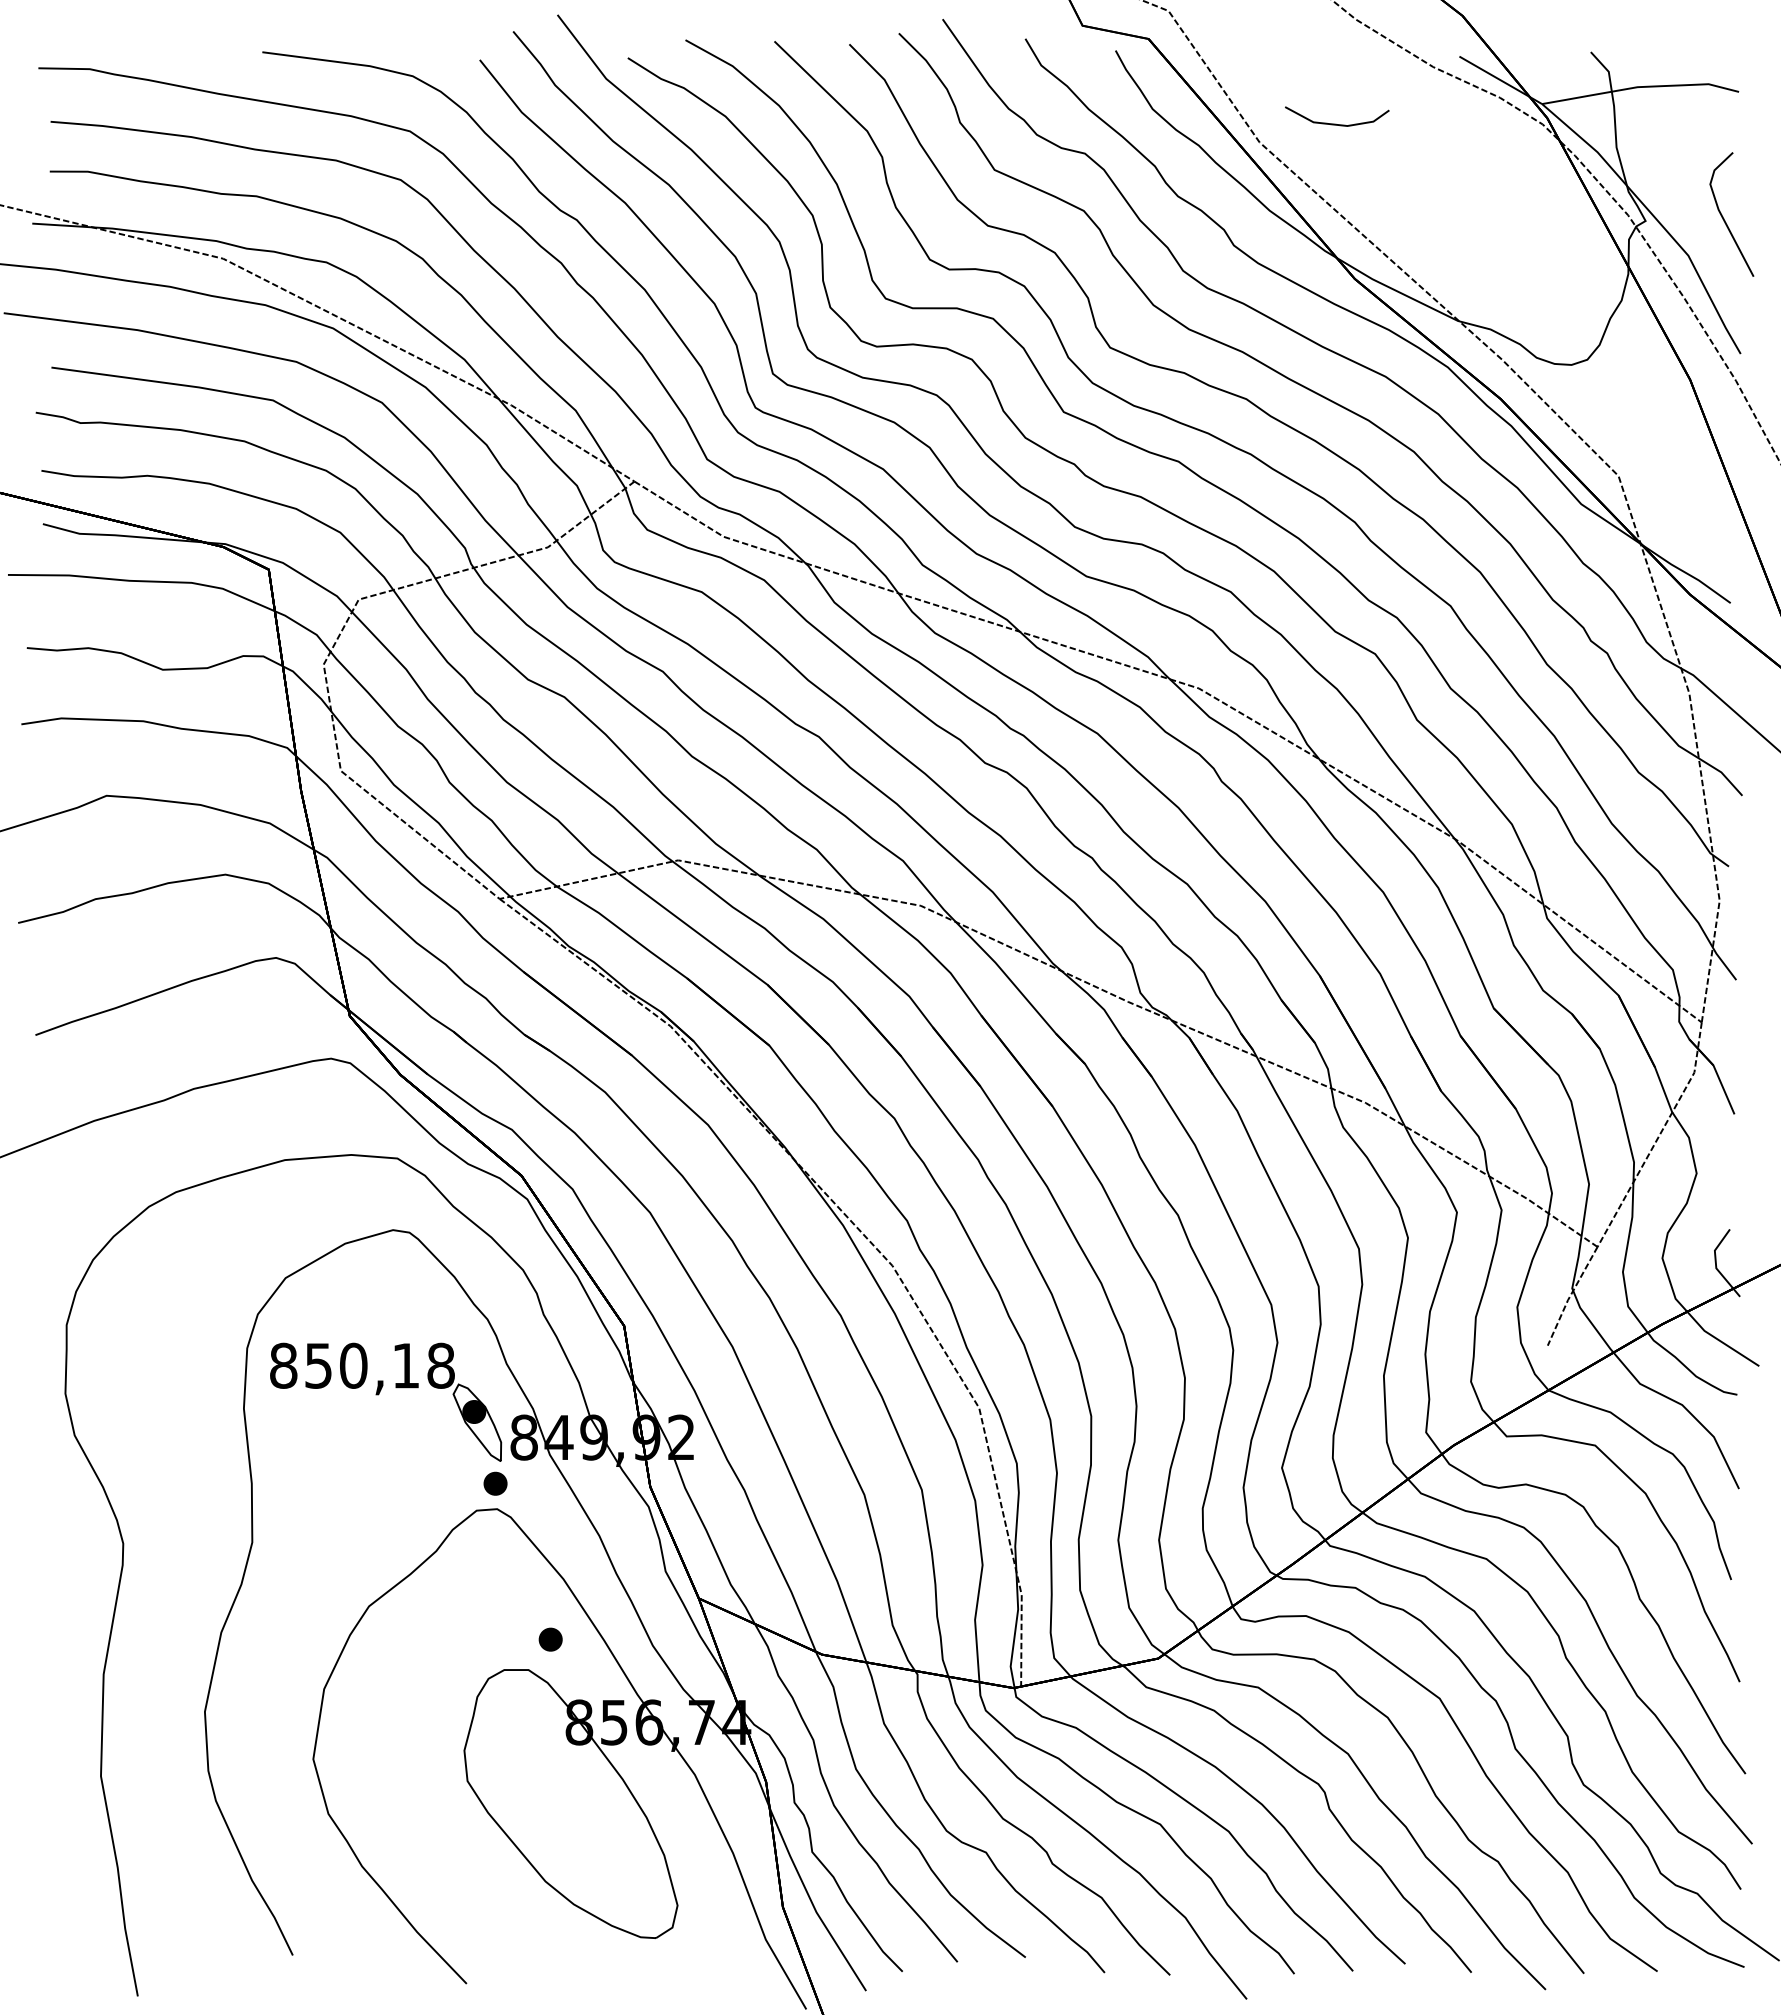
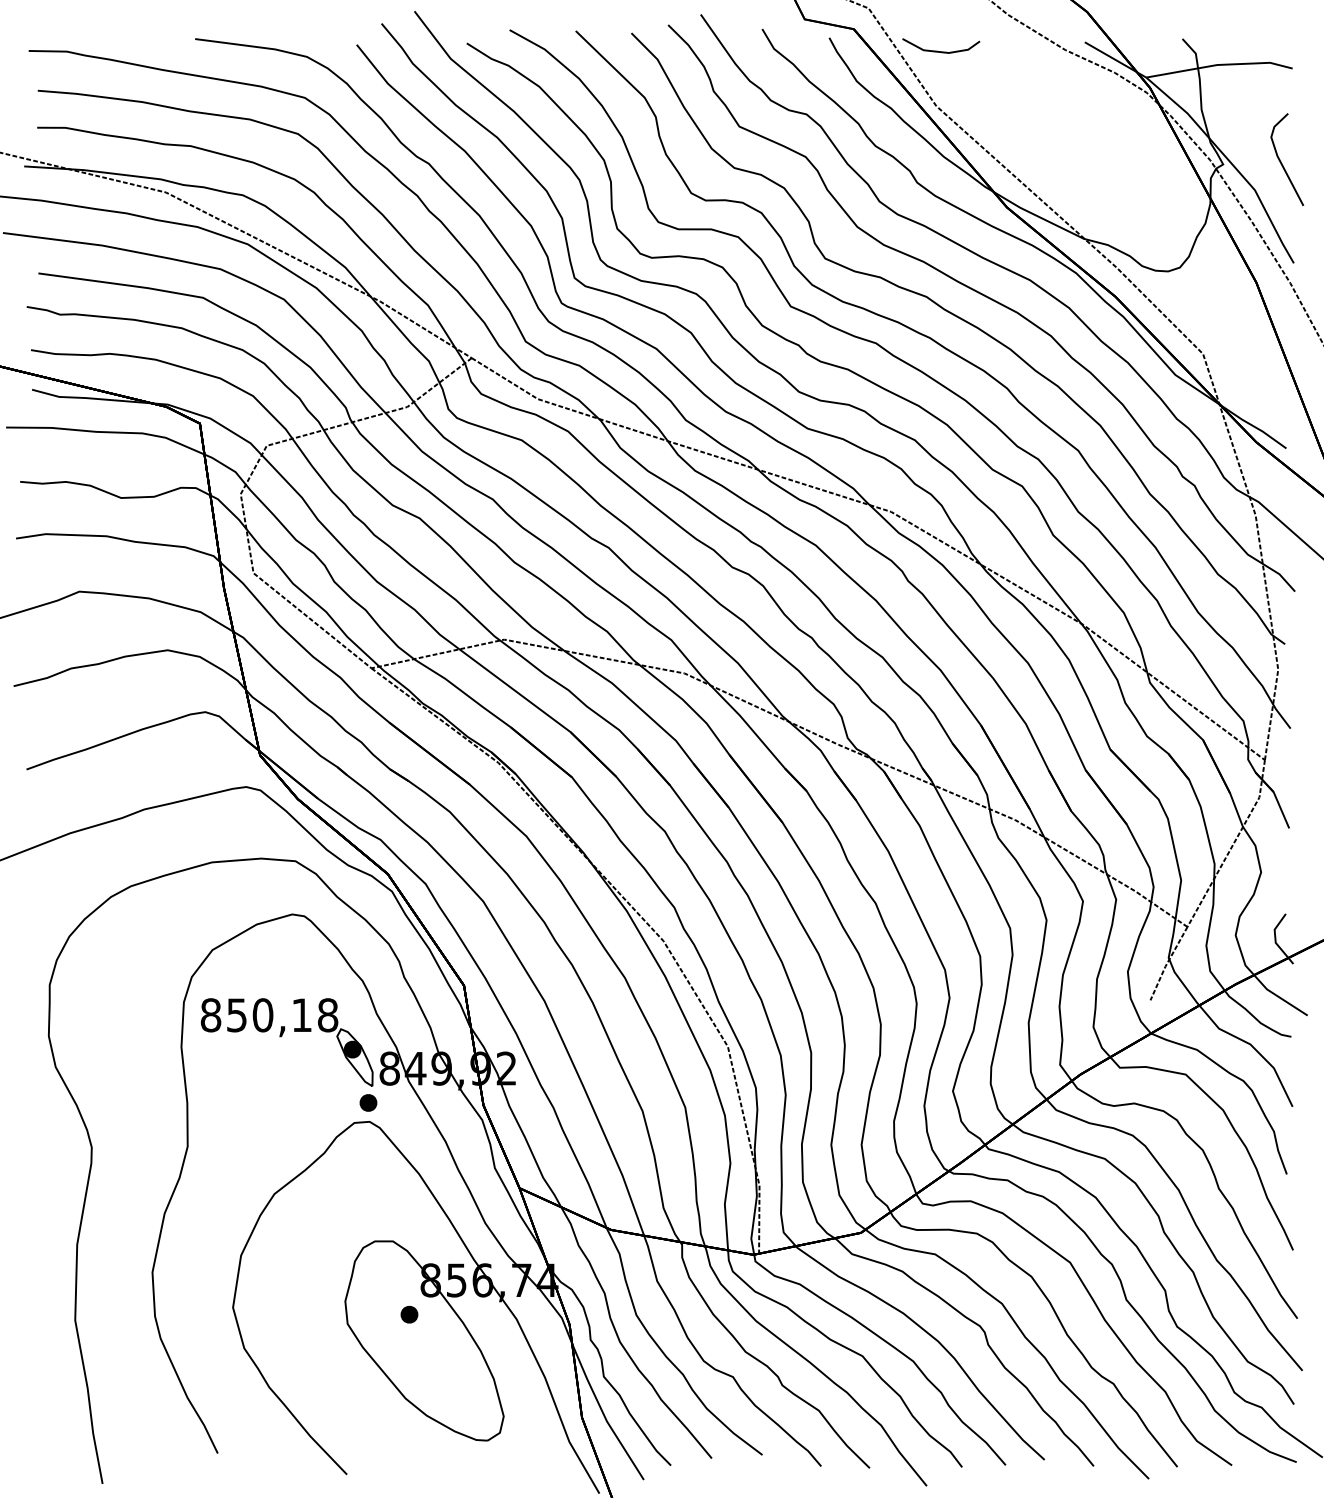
part: (1336, 123) -> (940, 51), moved
part: (550, 1639) -> (409, 1314), moved

